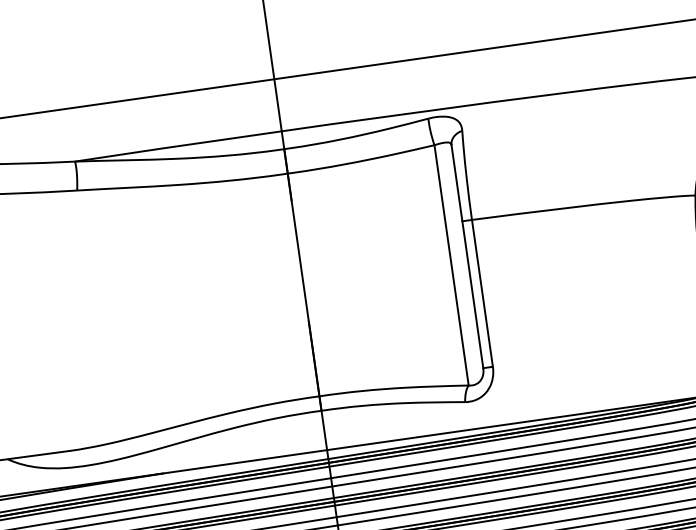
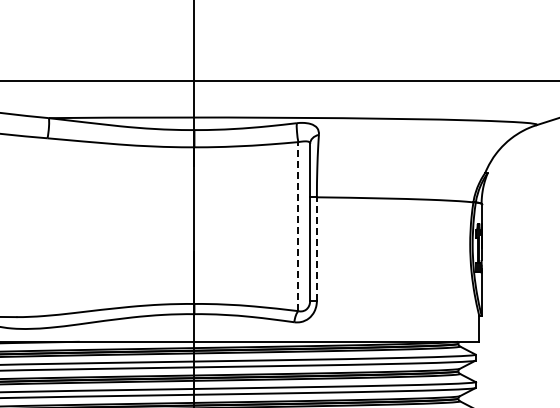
line: (451, 265) -> (298, 226), solid -> dashed
line: (481, 292) -> (316, 248), solid -> dashed

